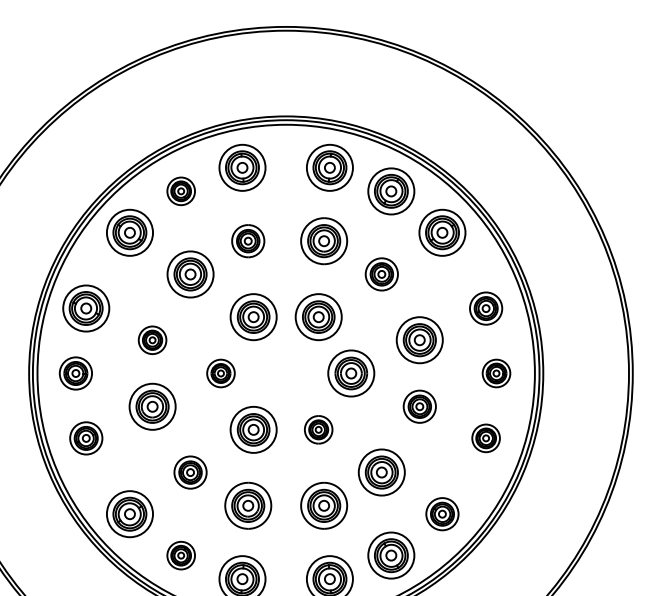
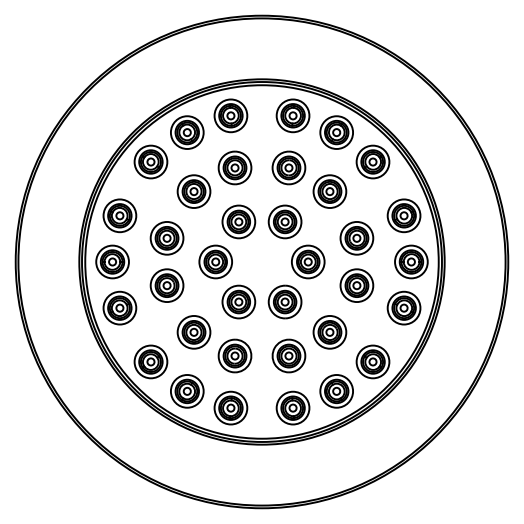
part: (181, 191) -> (187, 132), size x1.67
part: (247, 240) -> (234, 167), size x1.43
part: (381, 274) -> (329, 191), size x1.43
part: (485, 308) -> (403, 215), size x1.43
part: (151, 340) -> (166, 238), size x1.67
part: (75, 372) -> (112, 261), size x1.43
part: (220, 372) -> (215, 261), size x1.67
part: (496, 372) -> (411, 261), size x1.67
part: (419, 406) -> (356, 285), size x1.43
part: (317, 429) -> (284, 301), size x1.67
part: (85, 437) -> (119, 307), size x1.43
part: (485, 437) -> (403, 307), size x1.67
part: (189, 472) -> (193, 332), size x1.43
part: (441, 513) -> (372, 361), size x1.43
part: (181, 555) -> (187, 391), size x1.67

